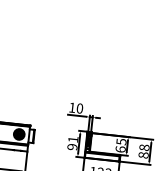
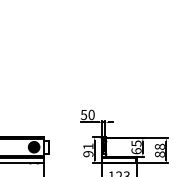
text: (71, 108) -> (83, 115), 10 -> 50

